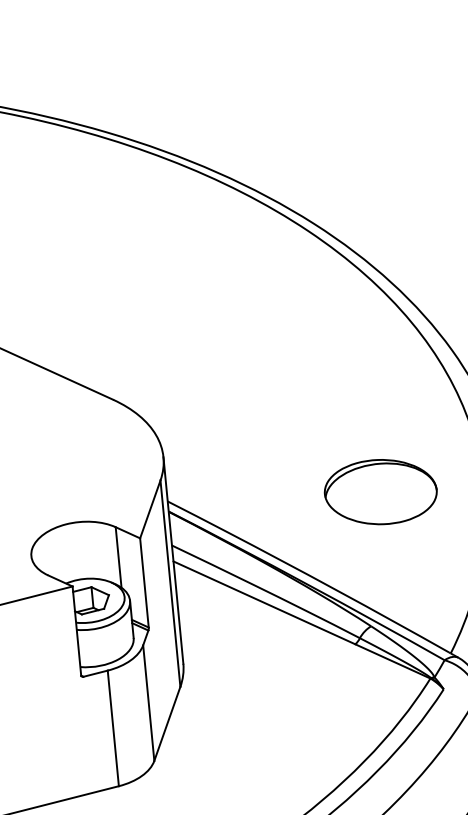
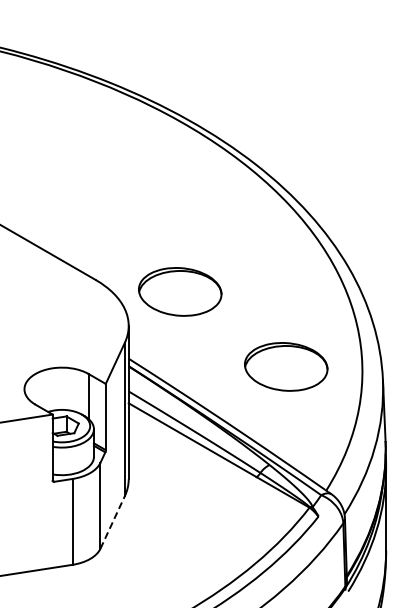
part: (228, 404) -> (180, 291), added
line: (167, 724) -> (112, 522), solid -> dashed

